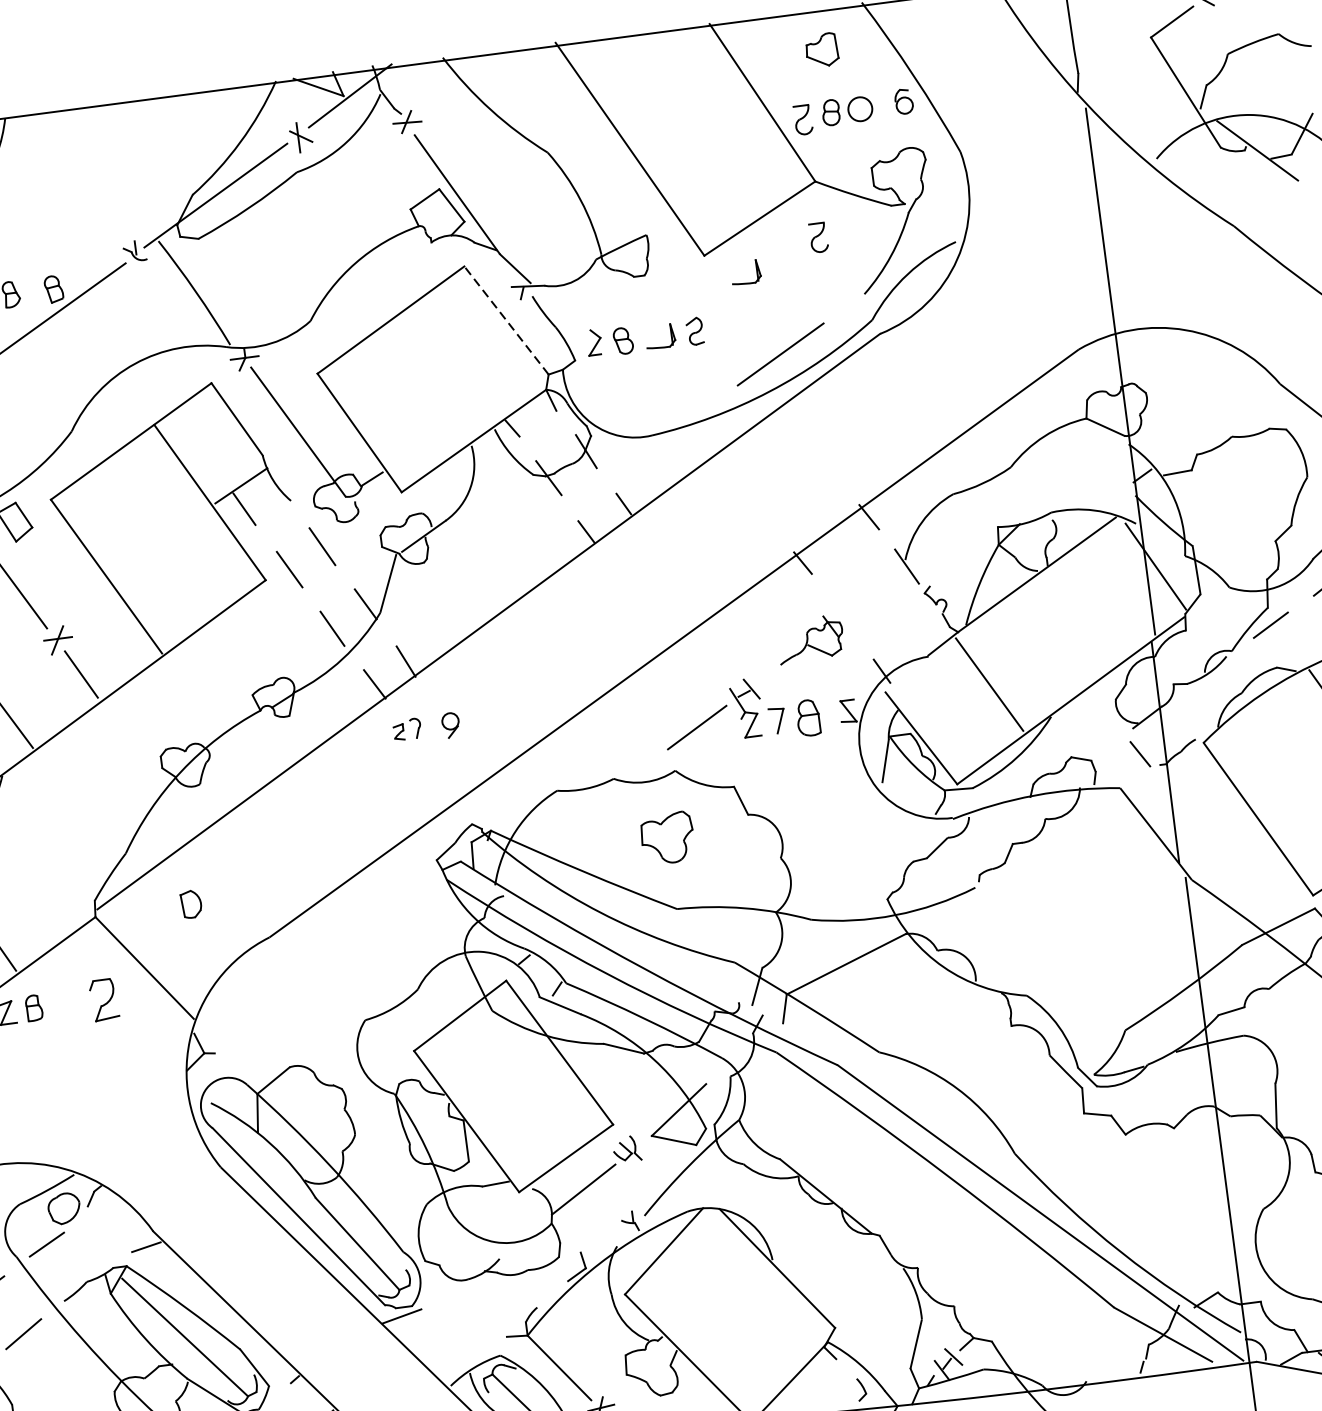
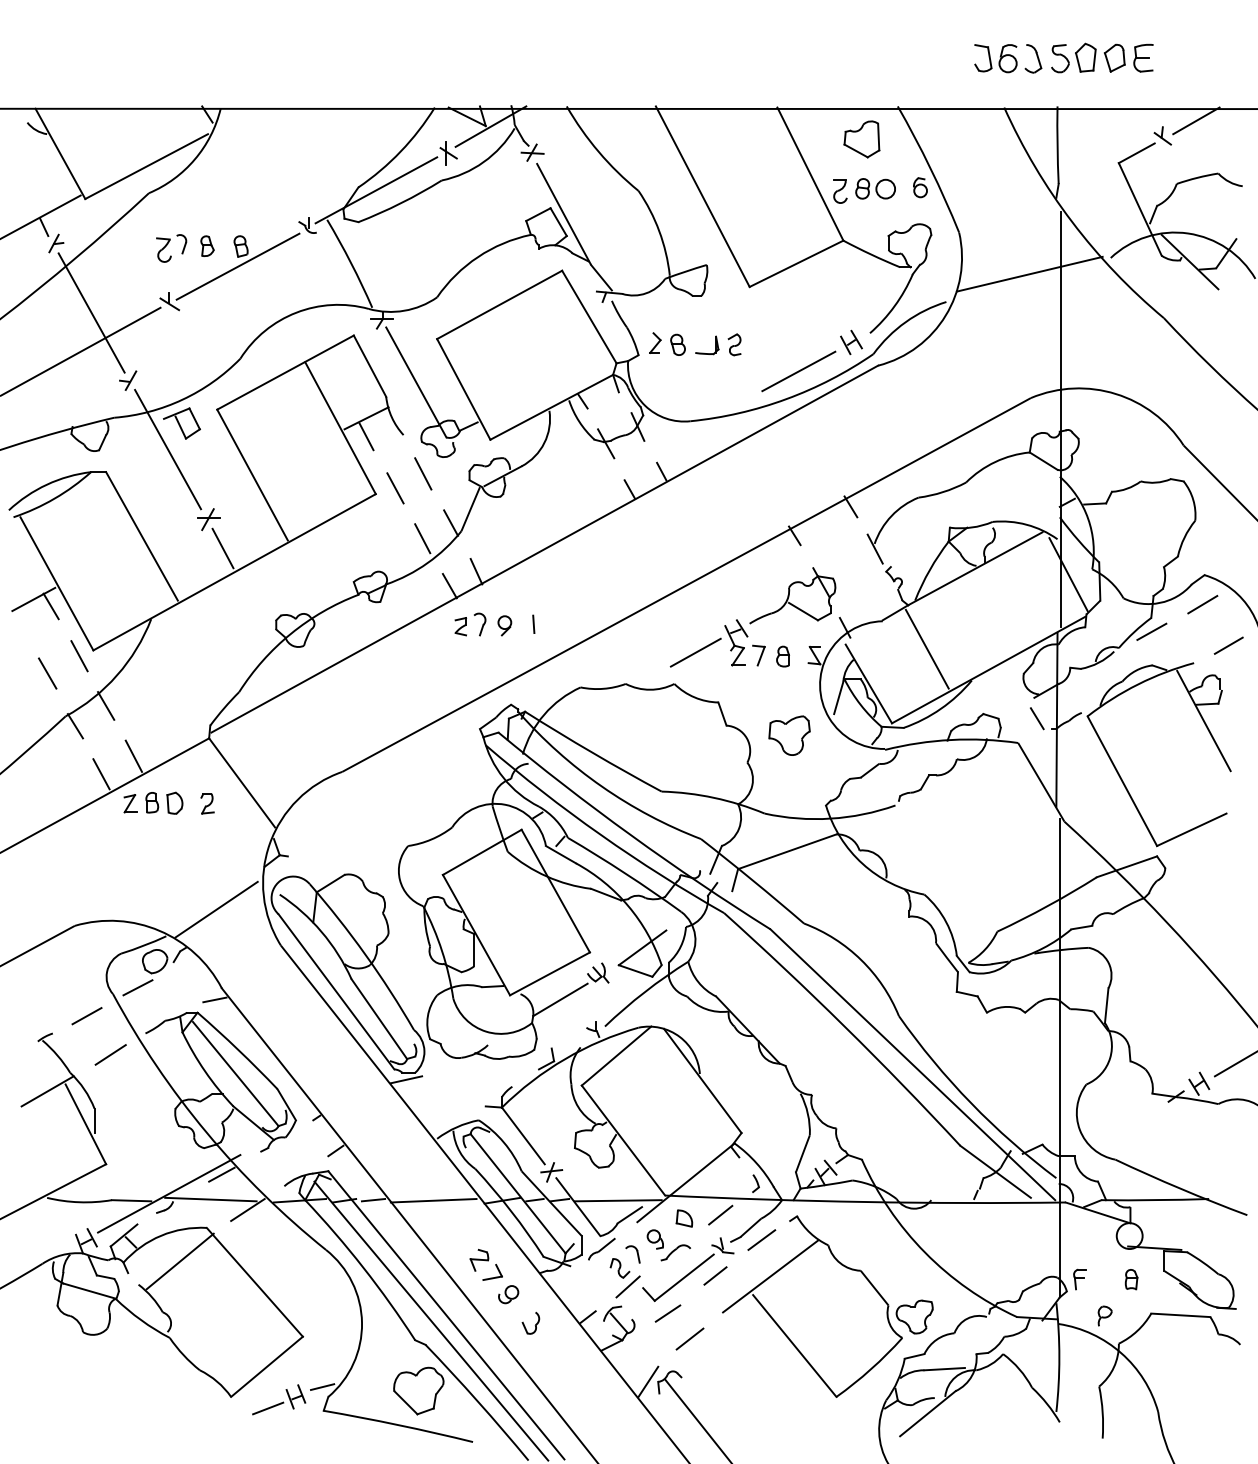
part: (821, 50) -> (861, 139), size x1.43
line: (1056, 192) -> (1029, 273), added
part: (818, 237) -> (840, 284), removed
part: (743, 282) -> (777, 311), removed
part: (842, 309) -> (851, 342), added
line: (506, 321) -> (589, 317), dashed -> solid
part: (810, 639) -> (792, 595), size x1.67
line: (486, 717) -> (533, 623), added
part: (807, 717) -> (782, 656), size x0.71
part: (407, 729) -> (470, 624), size x1.43
part: (667, 838) -> (789, 735), moved
part: (190, 903) -> (174, 802), moved
part: (104, 999) -> (207, 803), size x0.62
line: (133, 1132) -> (216, 909), added

